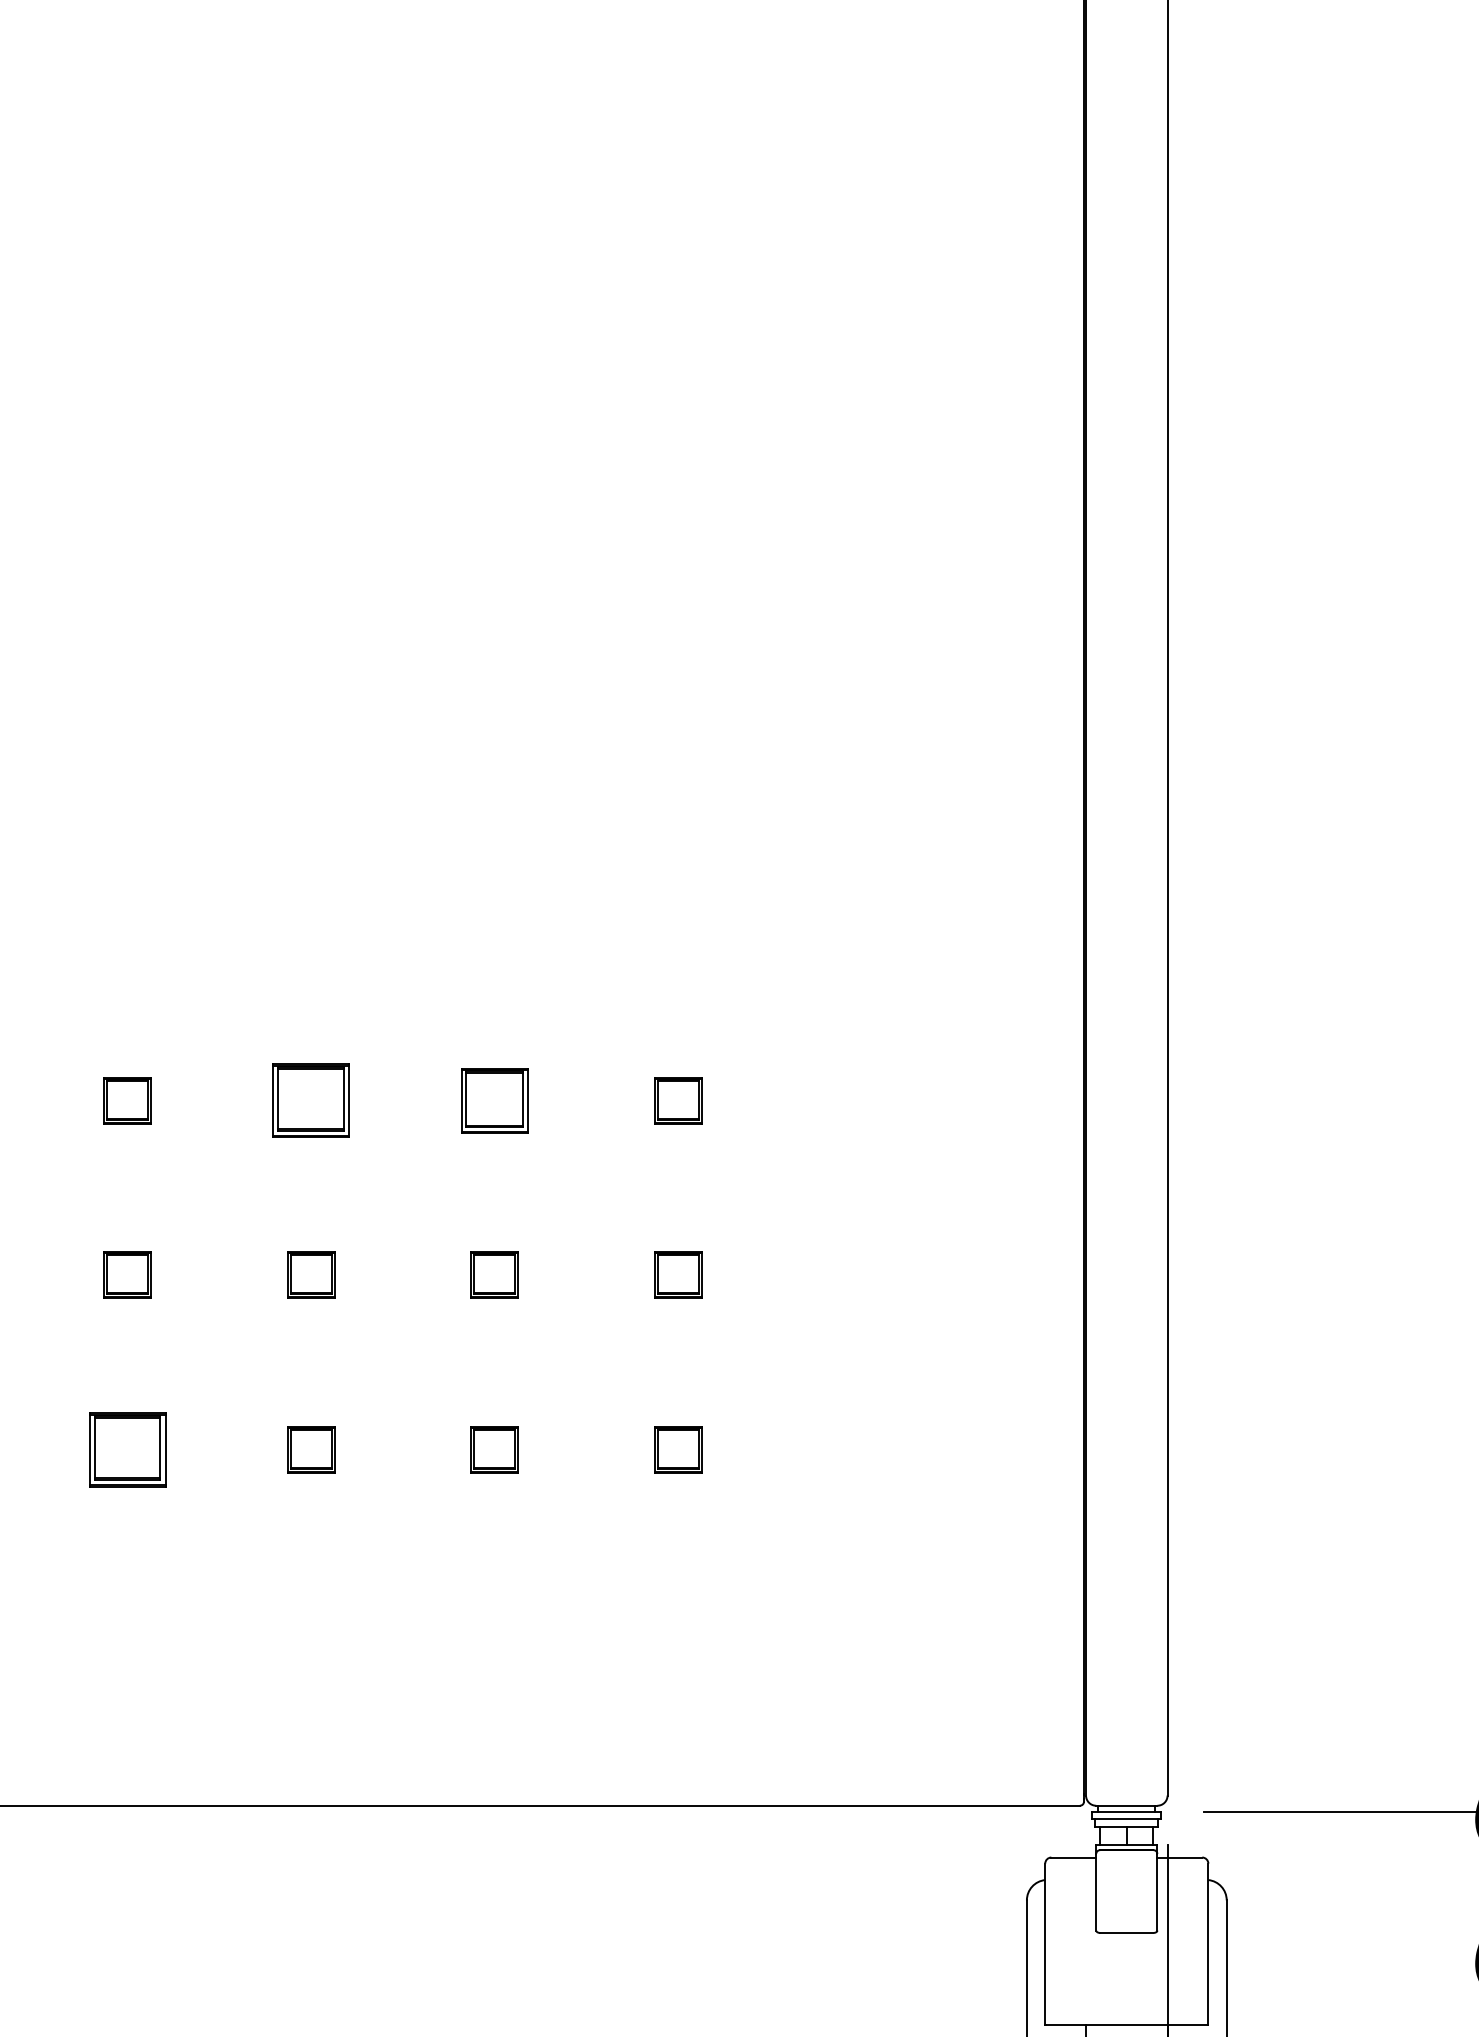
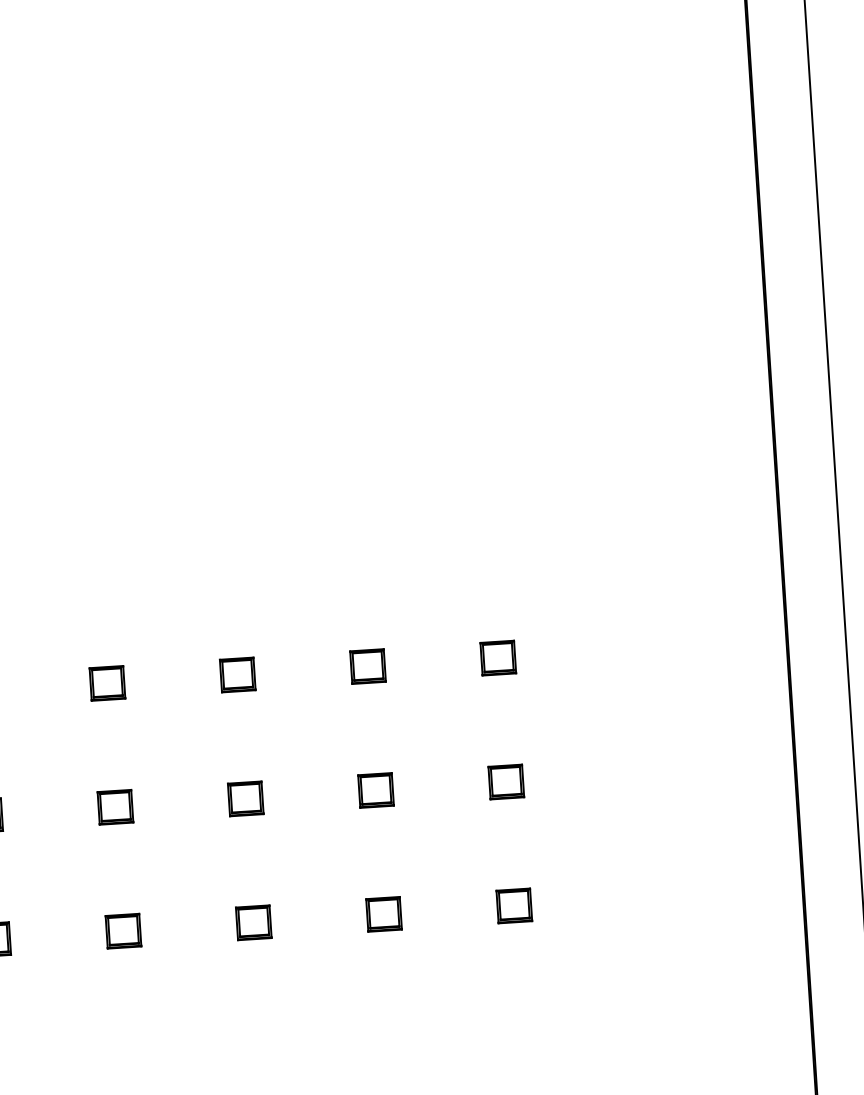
part: (311, 1100) -> (237, 674), size x0.62
part: (494, 1100) -> (367, 666), size x0.71
part: (127, 1449) -> (123, 930), size x0.62

